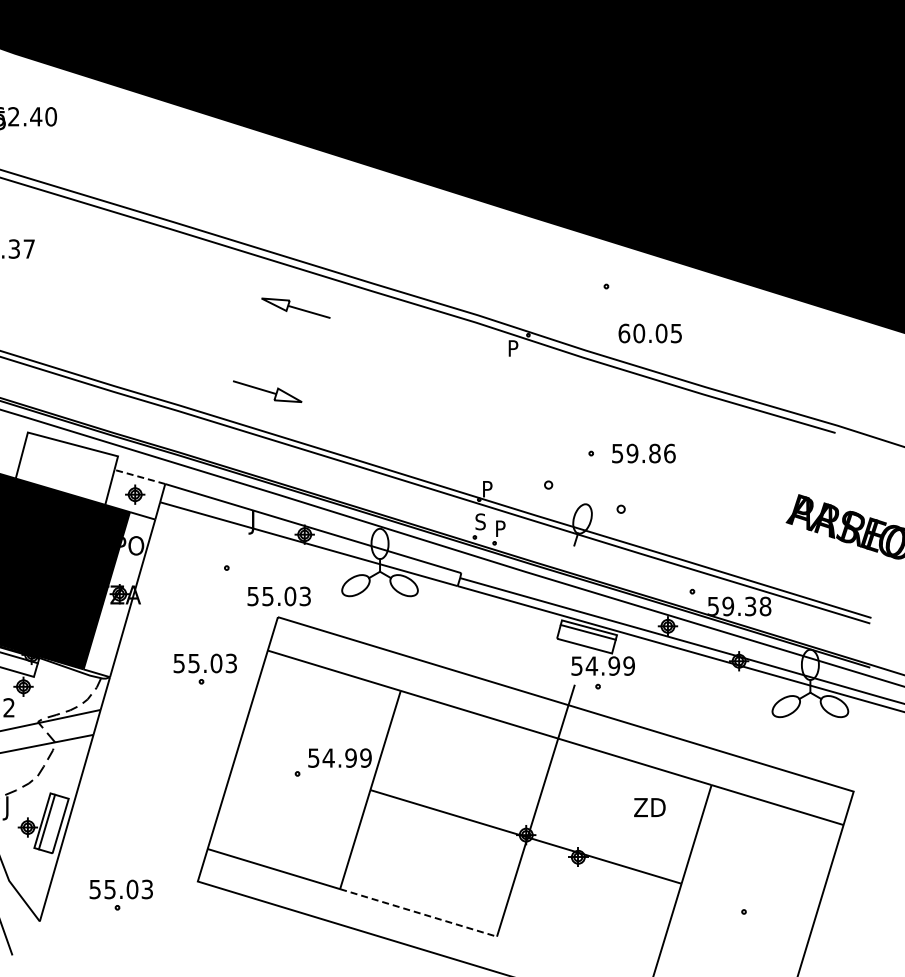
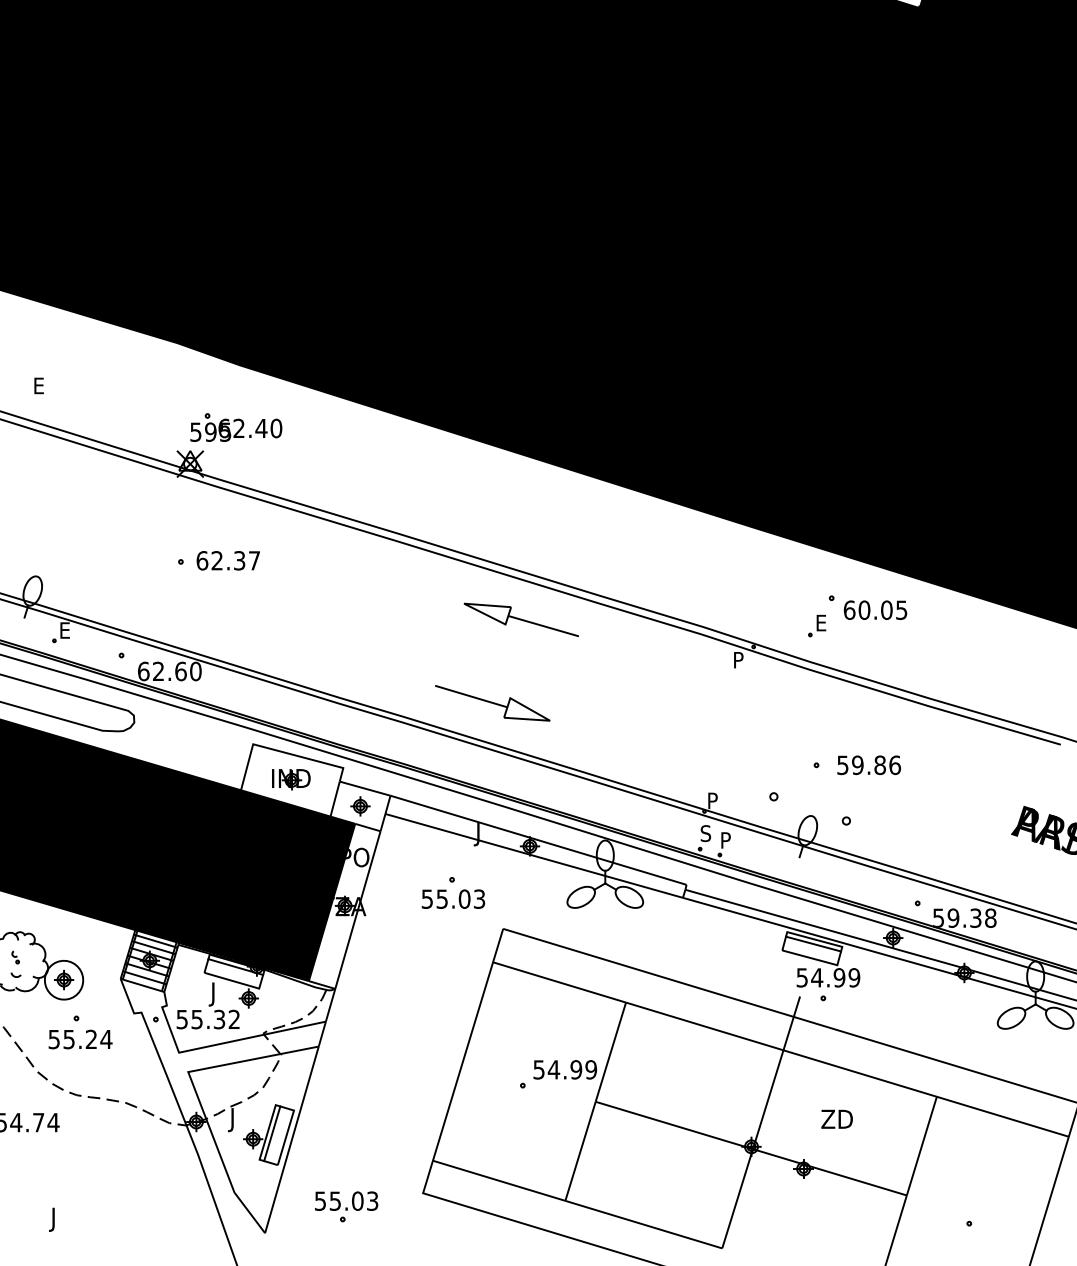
part: (295, 307) -> (520, 619), size x1.67
part: (592, 313) -> (817, 625), added
text: (650, 332) -> (875, 609), moved
part: (267, 391) -> (492, 703), size x1.67
part: (66, 467) -> (291, 779), added
line: (139, 476) -> (364, 788), dashed -> solid
text: (279, 595) -> (453, 898), moved
part: (205, 668) -> (430, 980), removed
text: (649, 806) -> (836, 1118), moved
line: (418, 912) -> (643, 1224), dashed -> solid

